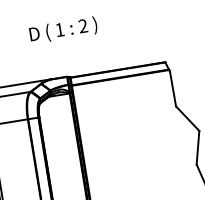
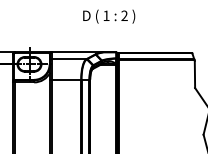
text: (63, 30) -> (109, 16), moved

